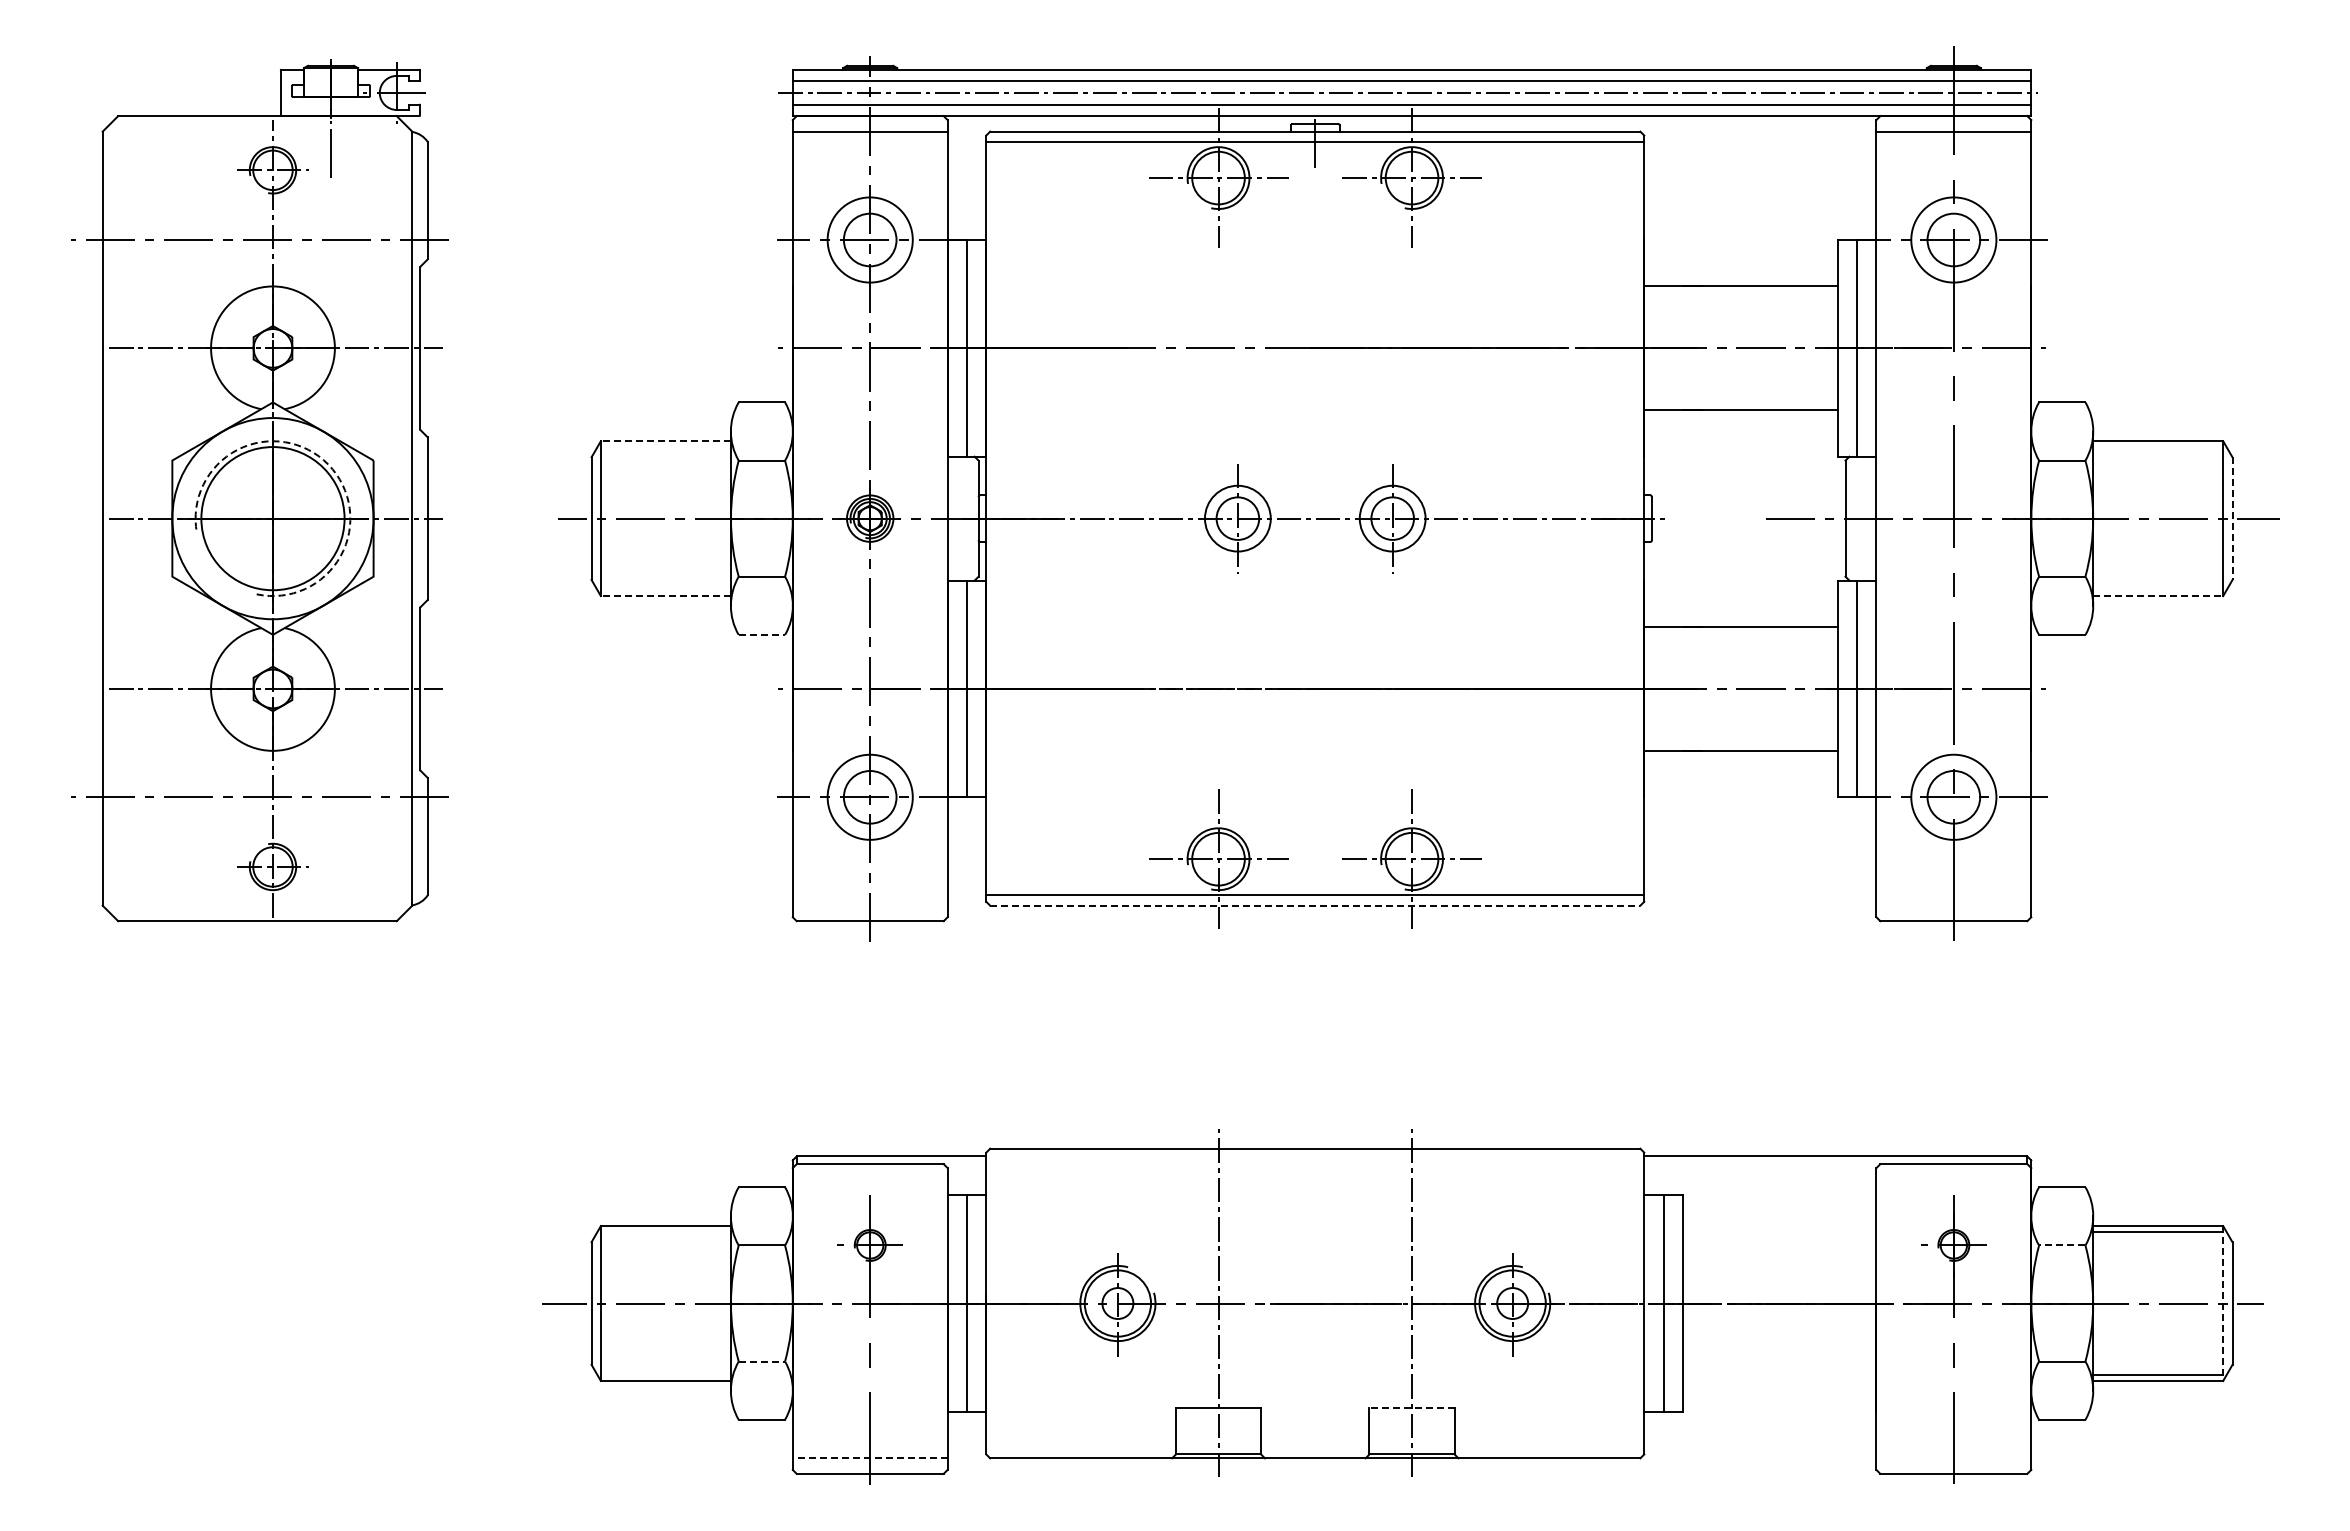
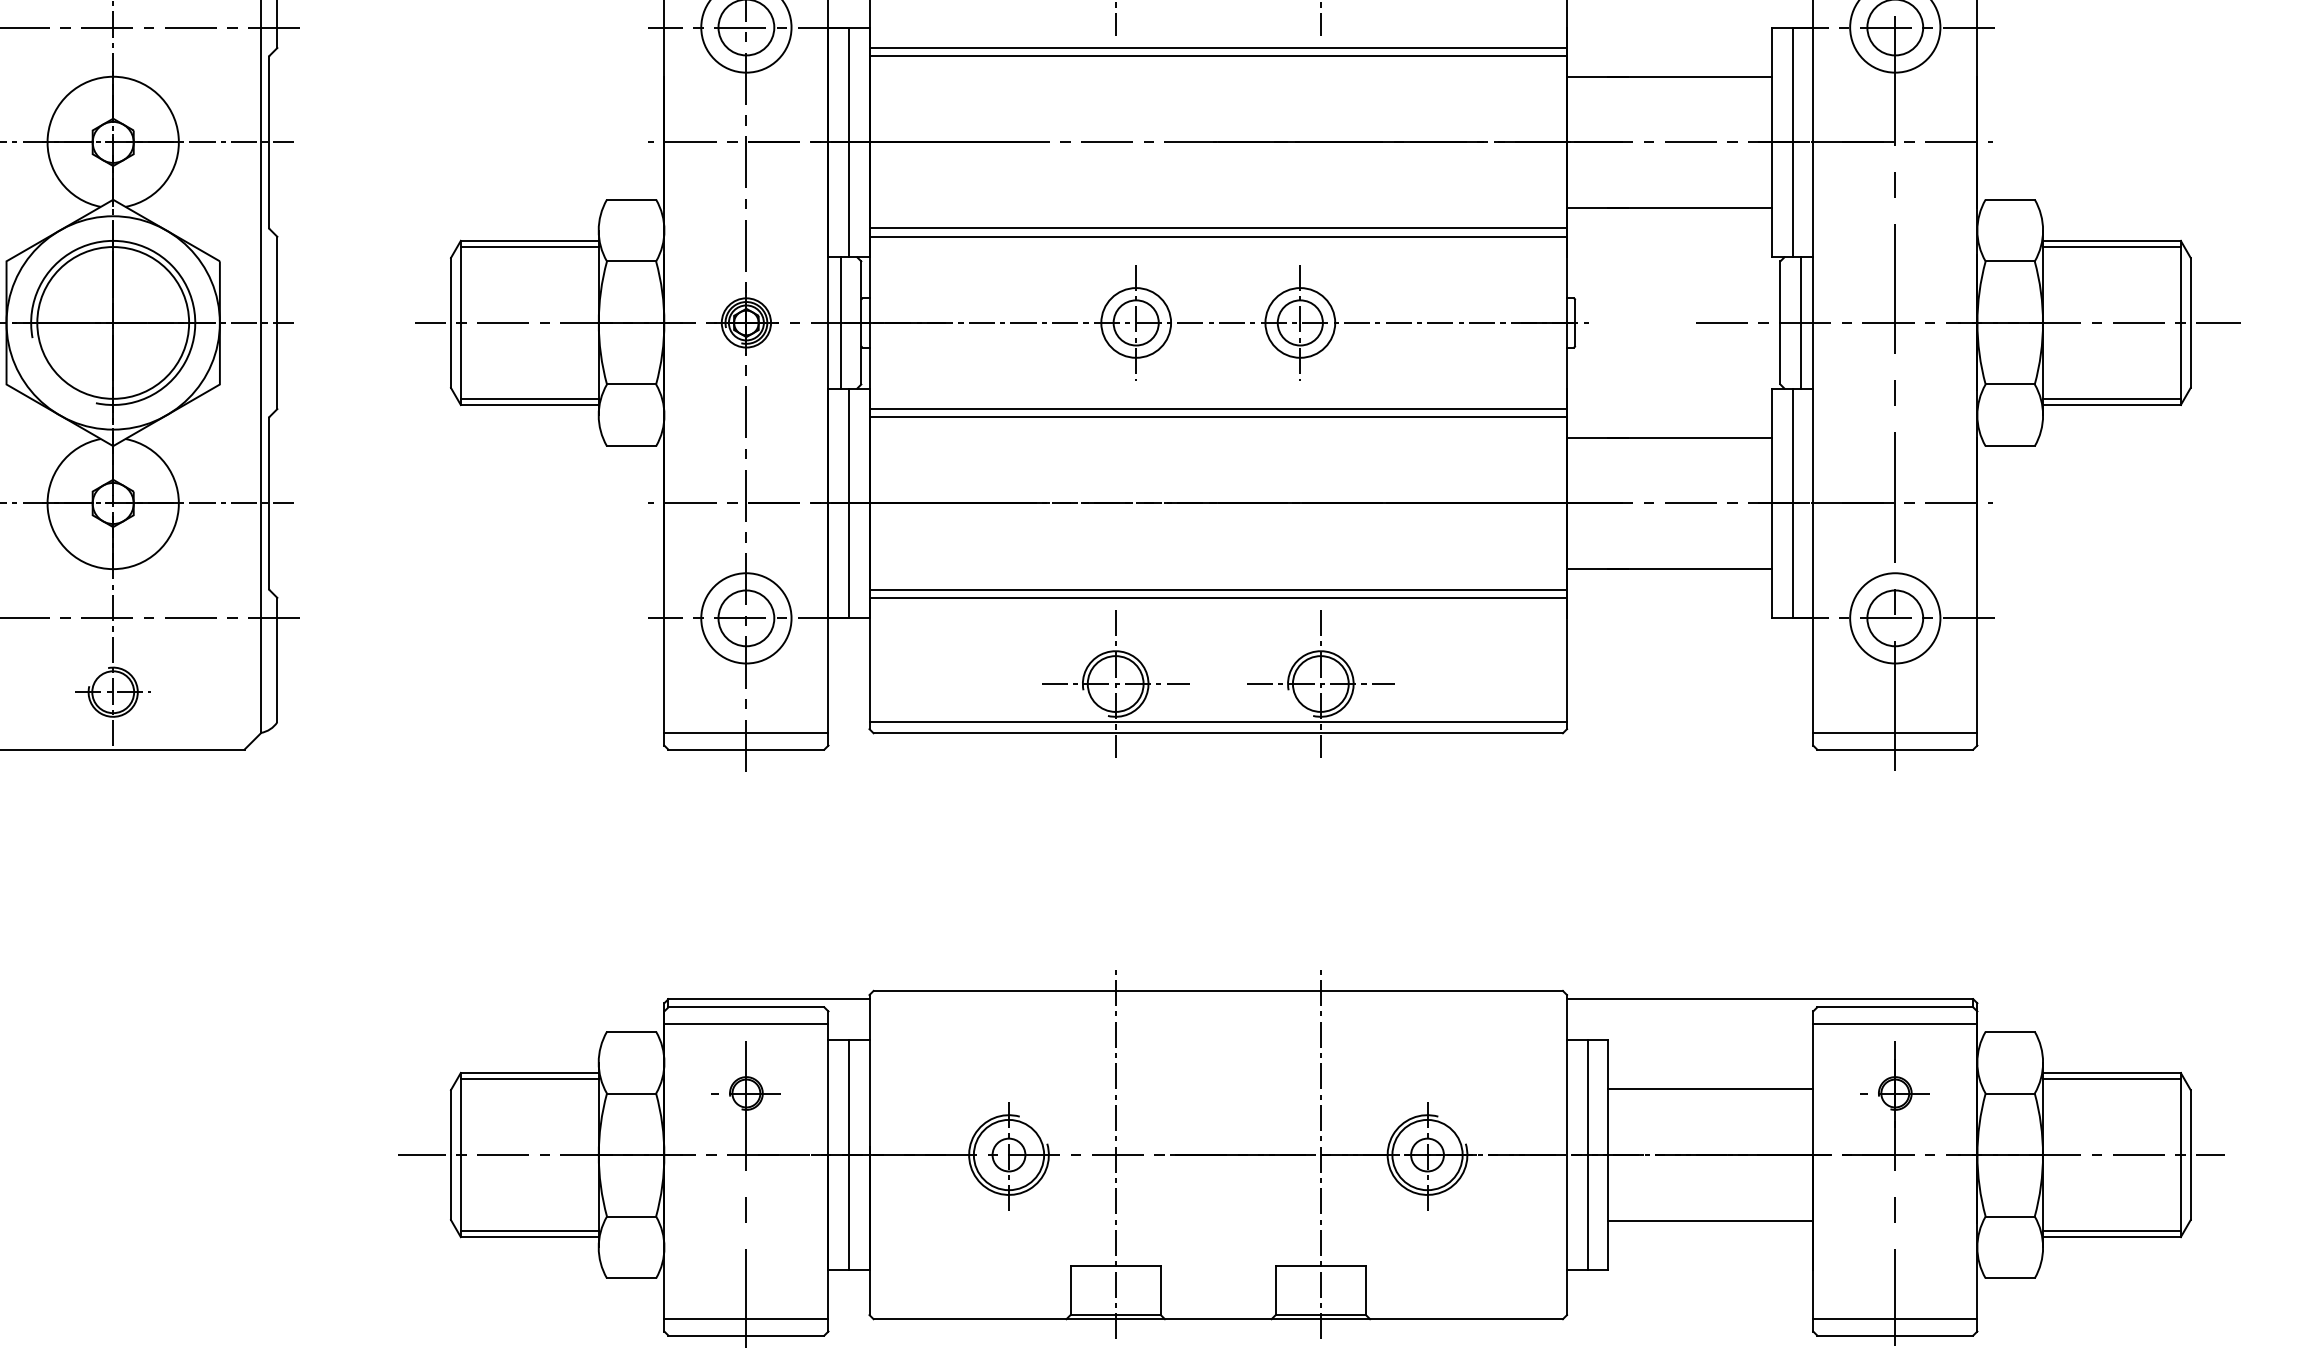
line: (1315, 259) -> (1218, 48), added
line: (1315, 267) -> (1218, 56), added
line: (1315, 429) -> (1218, 228), added
line: (1315, 437) -> (1218, 236), added
line: (665, 441) -> (529, 241), dashed -> solid
line: (665, 447) -> (529, 247), added
line: (2158, 447) -> (2112, 247), added
arc: (328, 464) -> (172, 265), dashed -> solid
line: (959, 518) -> (841, 322), added
line: (1864, 518) -> (1800, 322), added
line: (2232, 519) -> (2190, 323), dashed -> solid
line: (665, 590) -> (529, 399), added
line: (2158, 590) -> (2112, 399), added
line: (665, 596) -> (529, 405), dashed -> solid
line: (2158, 596) -> (2112, 405), dashed -> solid
line: (1315, 599) -> (1218, 408), added
line: (1315, 607) -> (1218, 417), added
line: (762, 634) -> (632, 445), dashed -> solid
line: (1315, 770) -> (1218, 589), added
line: (1315, 777) -> (1218, 597), added
line: (869, 905) -> (745, 733), added
line: (1315, 905) -> (1218, 733), dashed -> solid
line: (1953, 905) -> (1894, 733), added
line: (869, 1179) -> (745, 1023), added
line: (1953, 1179) -> (1894, 1023), added
line: (665, 1231) -> (529, 1078), added
line: (1779, 1241) -> (1710, 1089), added
line: (2061, 1245) -> (2009, 1093), dashed -> solid
line: (2223, 1304) -> (2181, 1156), dashed -> solid
line: (762, 1361) -> (632, 1216), dashed -> solid
line: (1779, 1365) -> (1710, 1220), added
line: (665, 1375) -> (529, 1231), added
line: (1412, 1408) -> (1321, 1266), dashed -> solid
line: (869, 1458) -> (745, 1319), dashed -> solid
line: (1953, 1458) -> (1894, 1319), added

